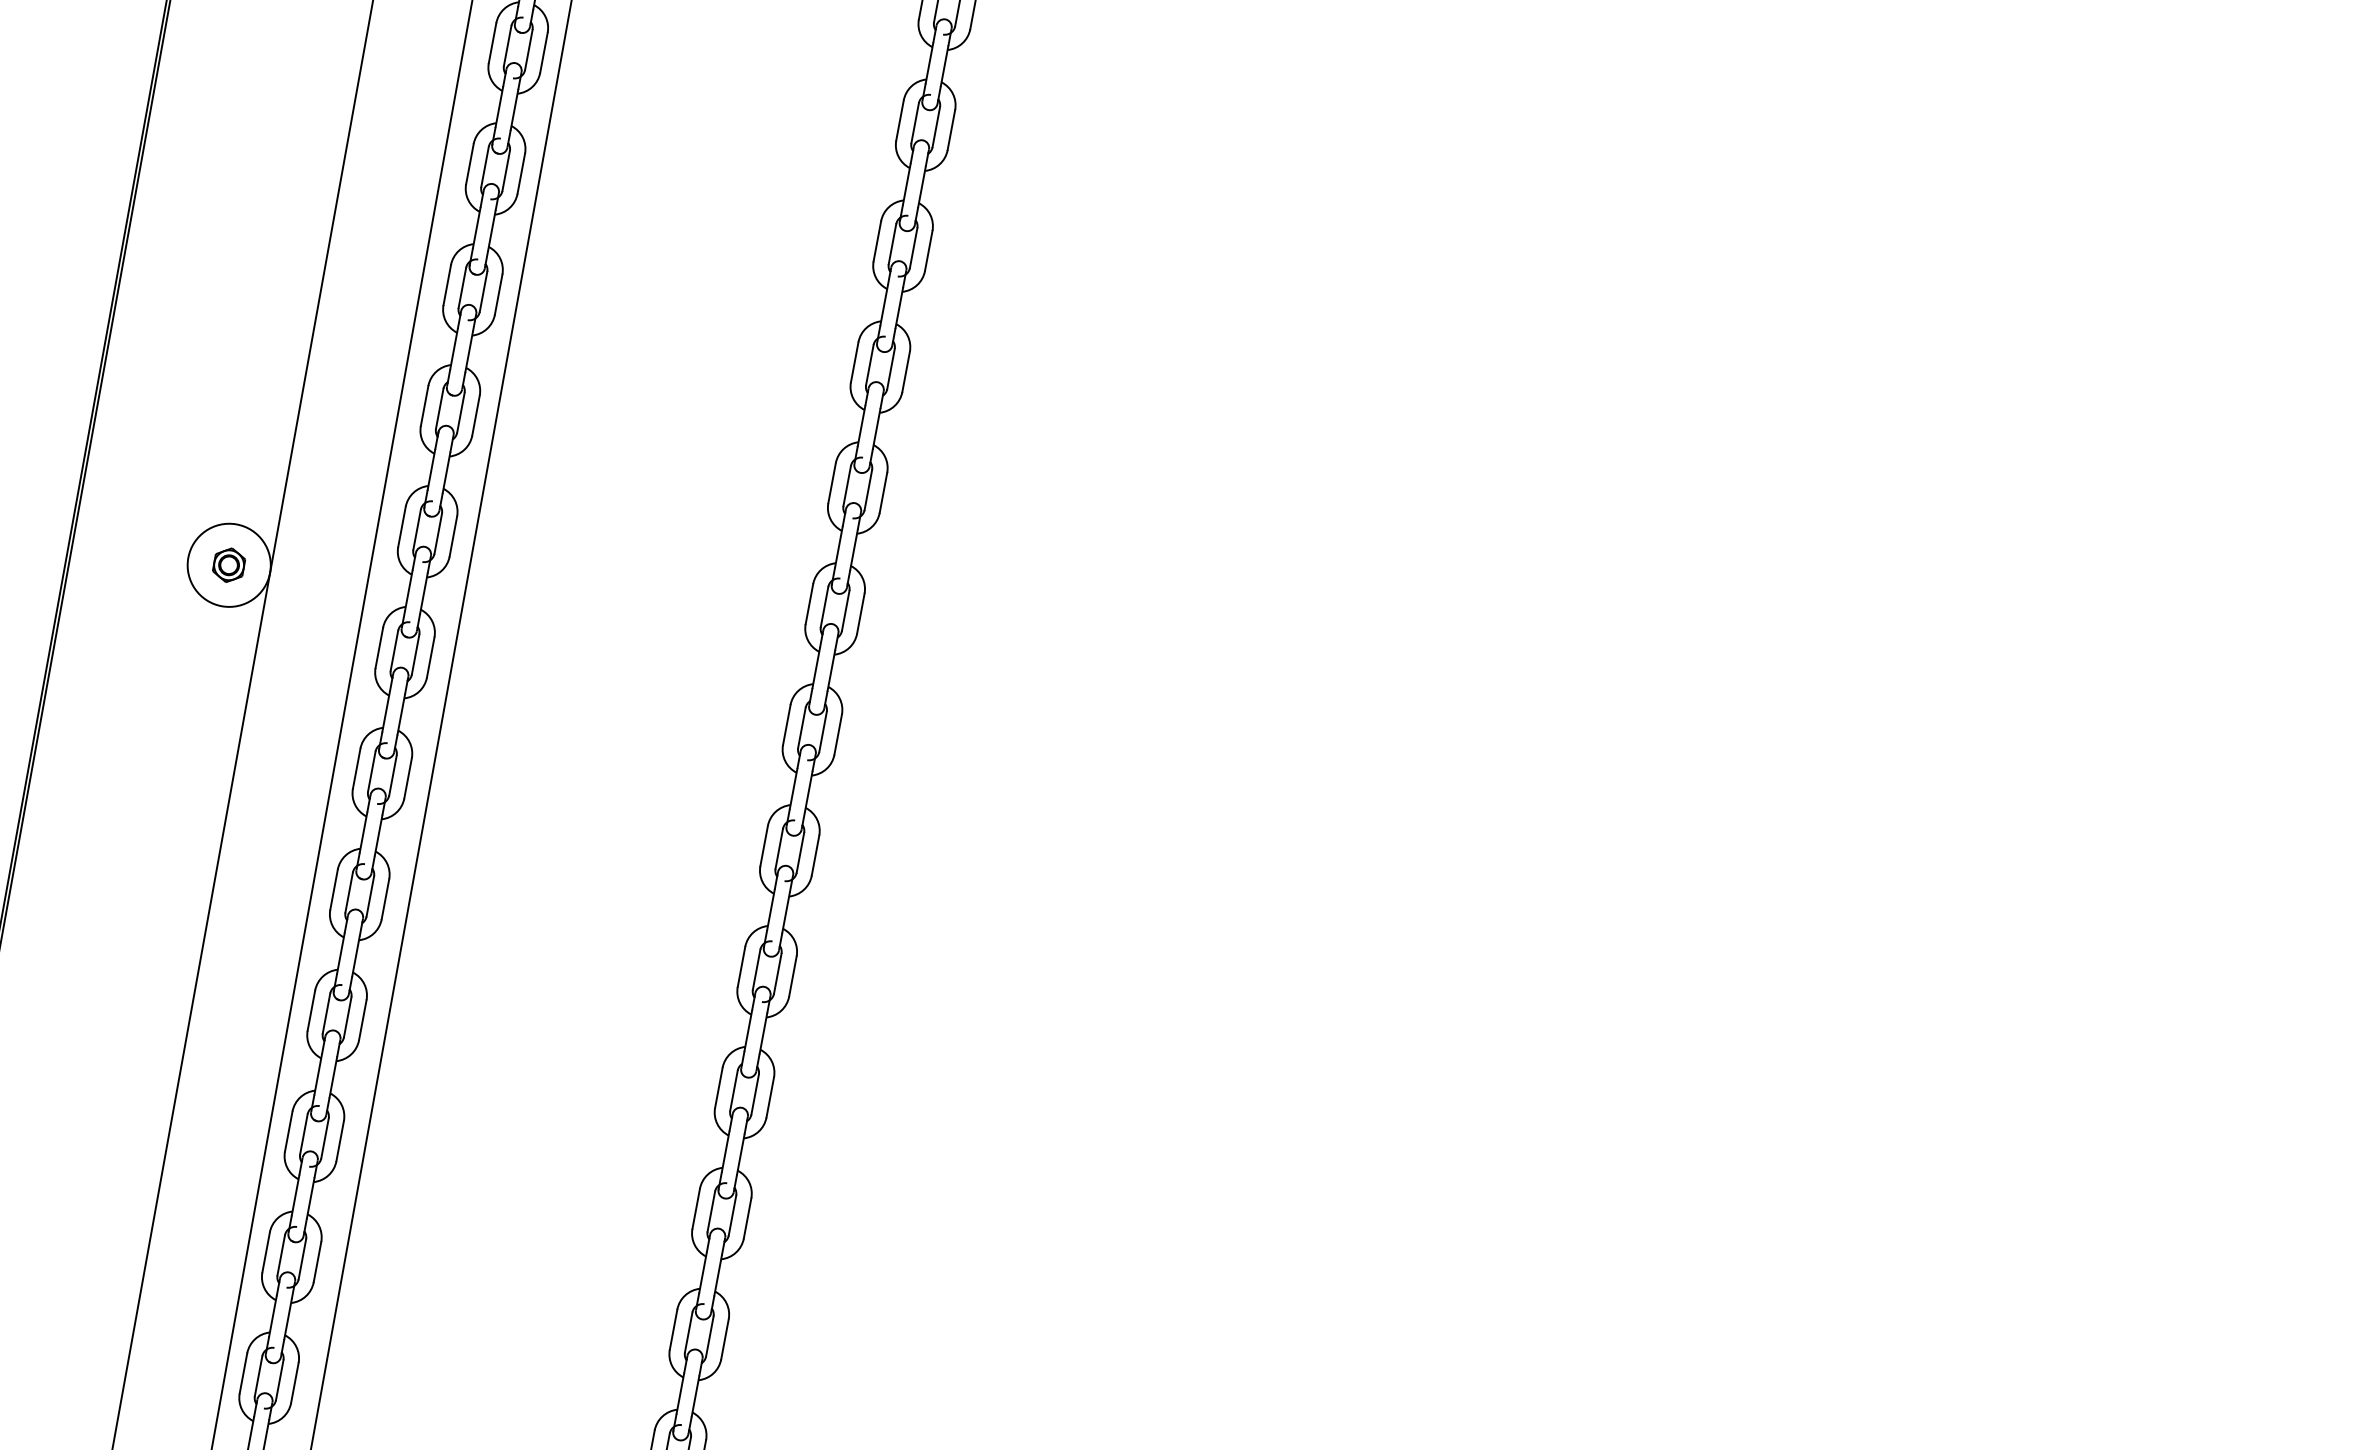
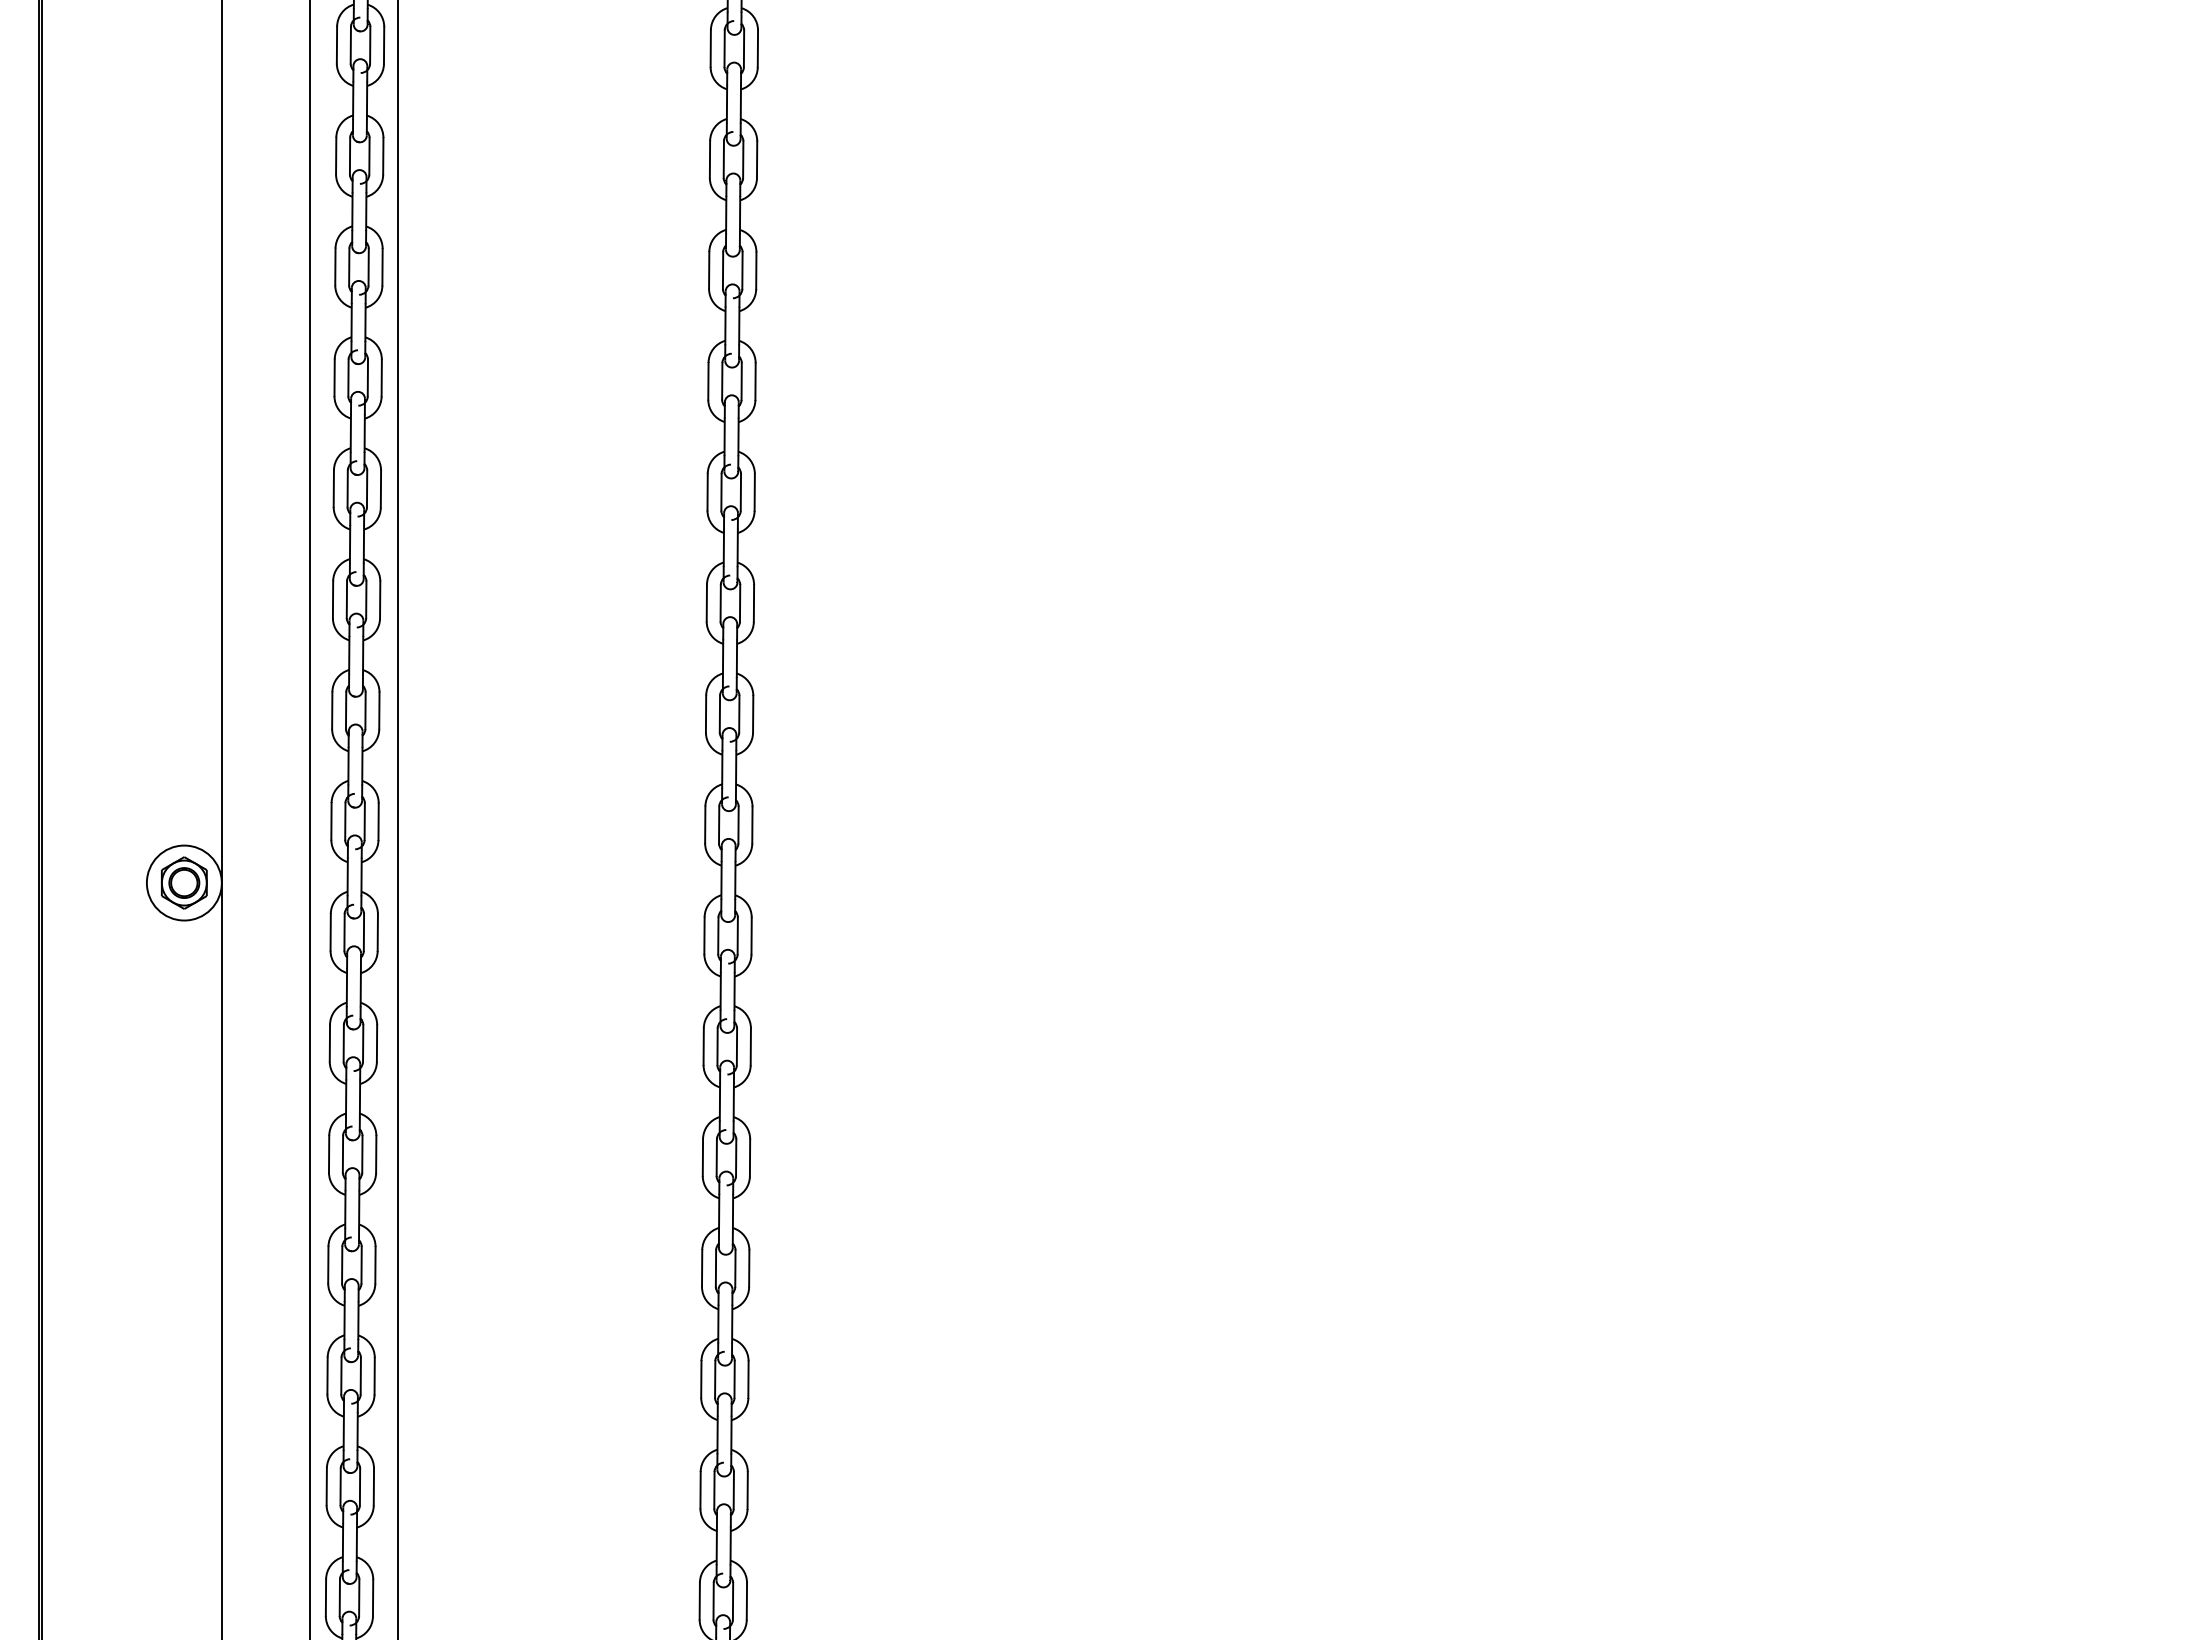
part: (228, 564) -> (183, 882), size x1.67

